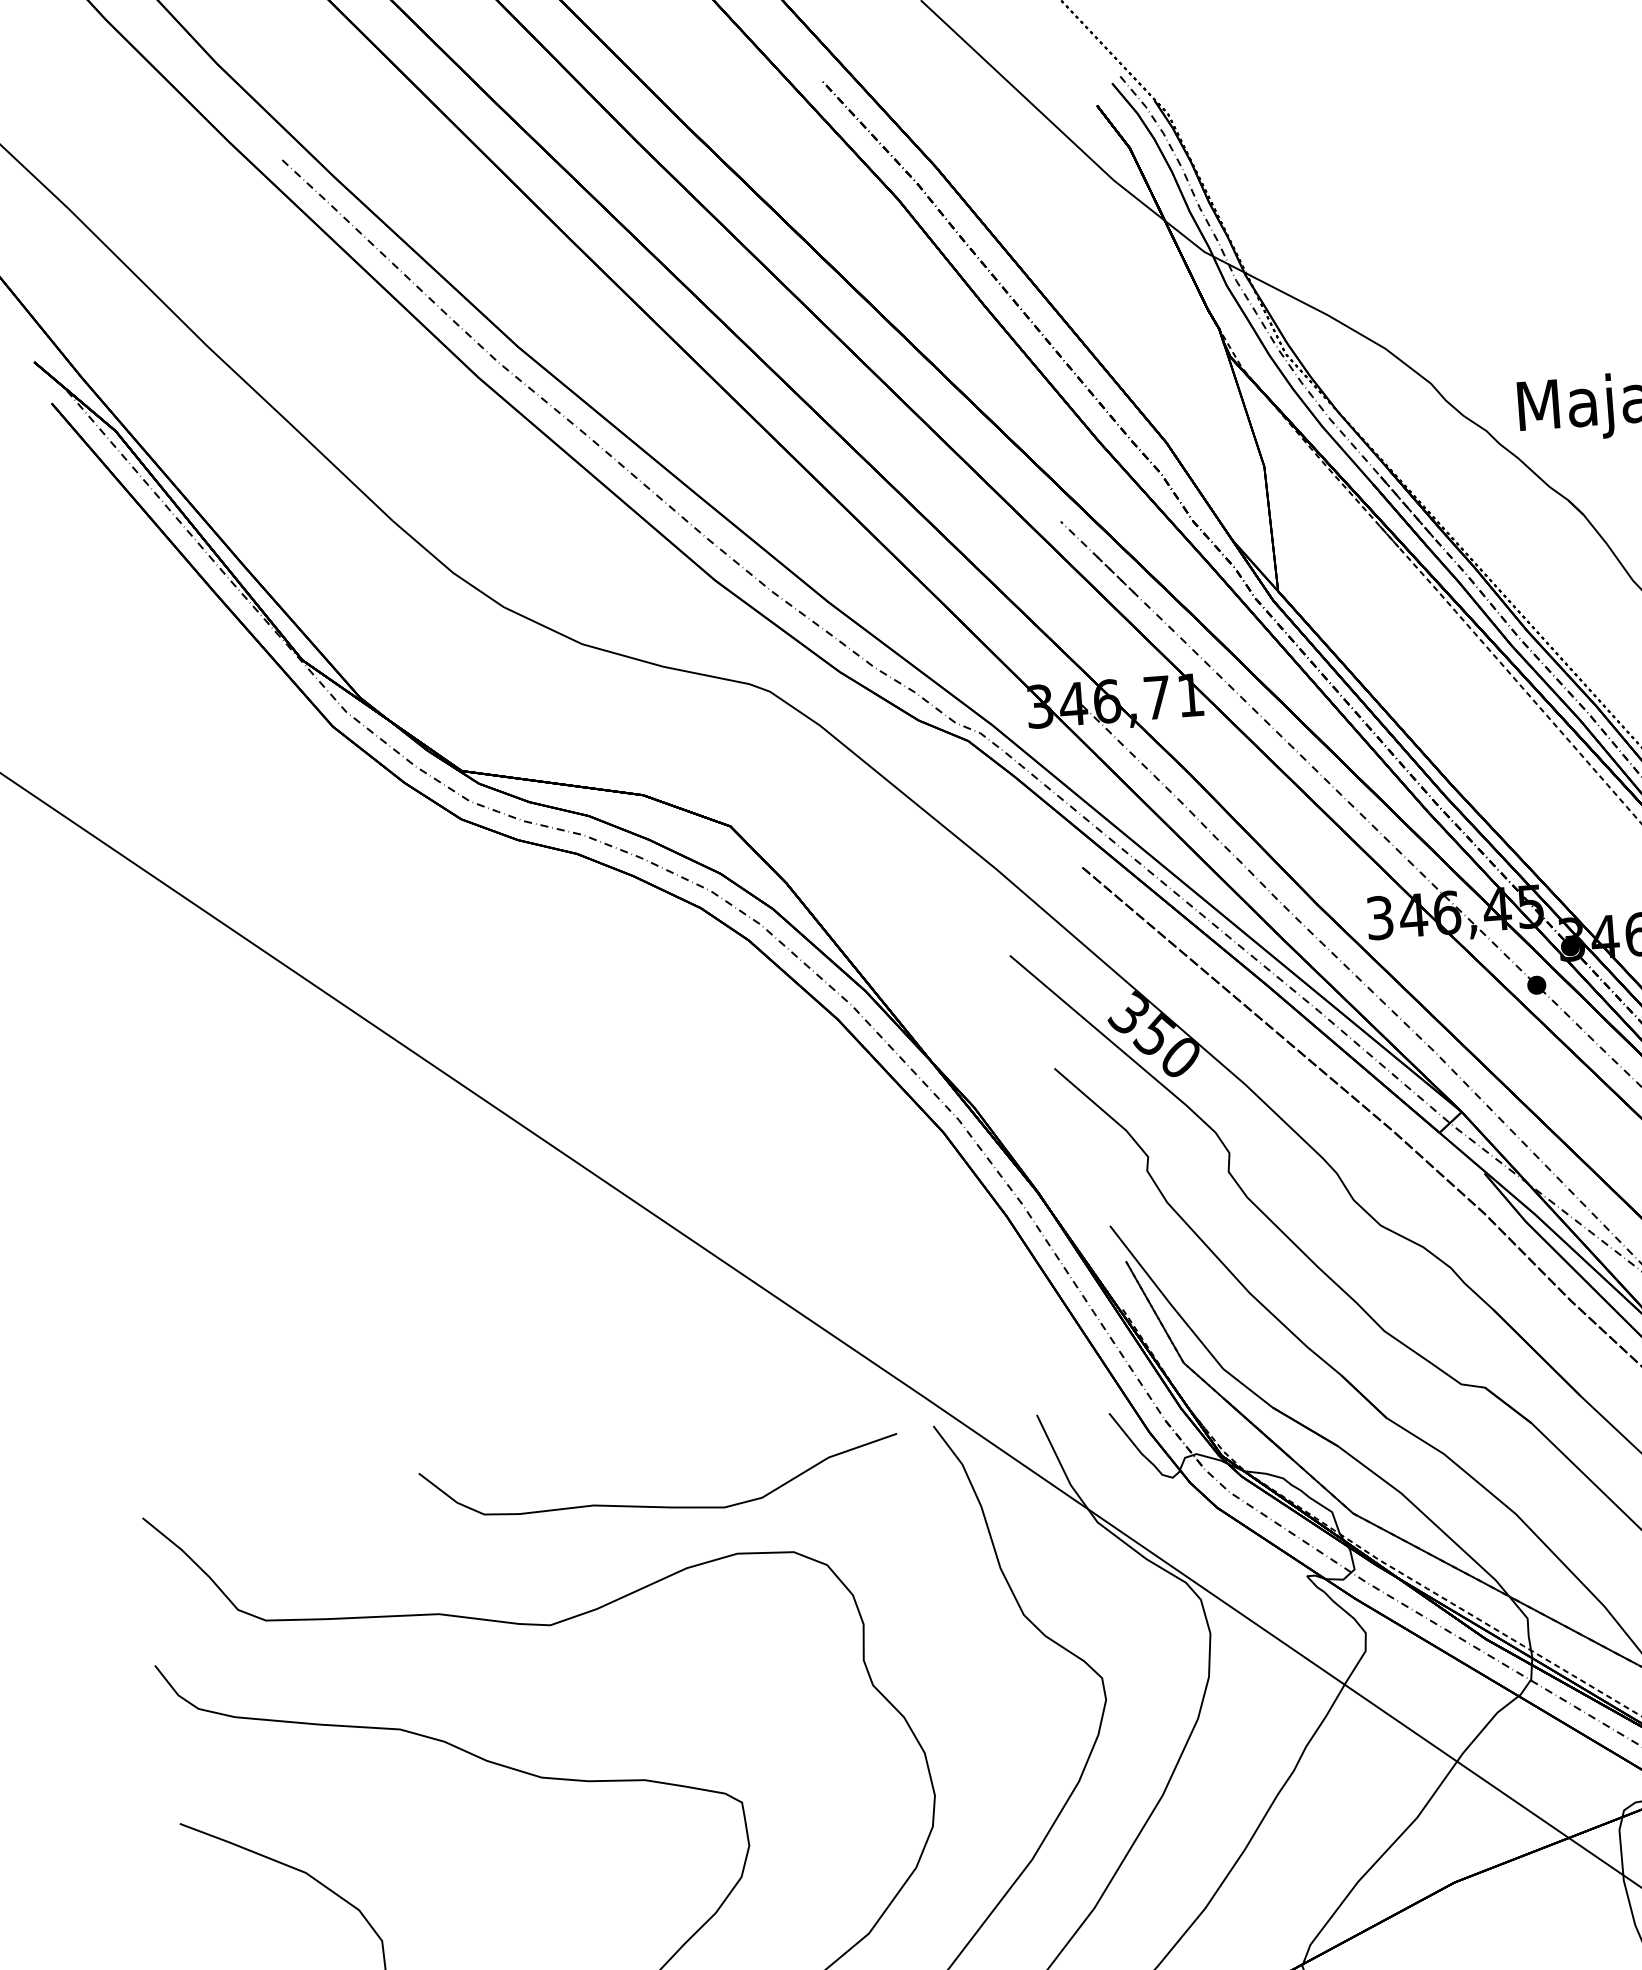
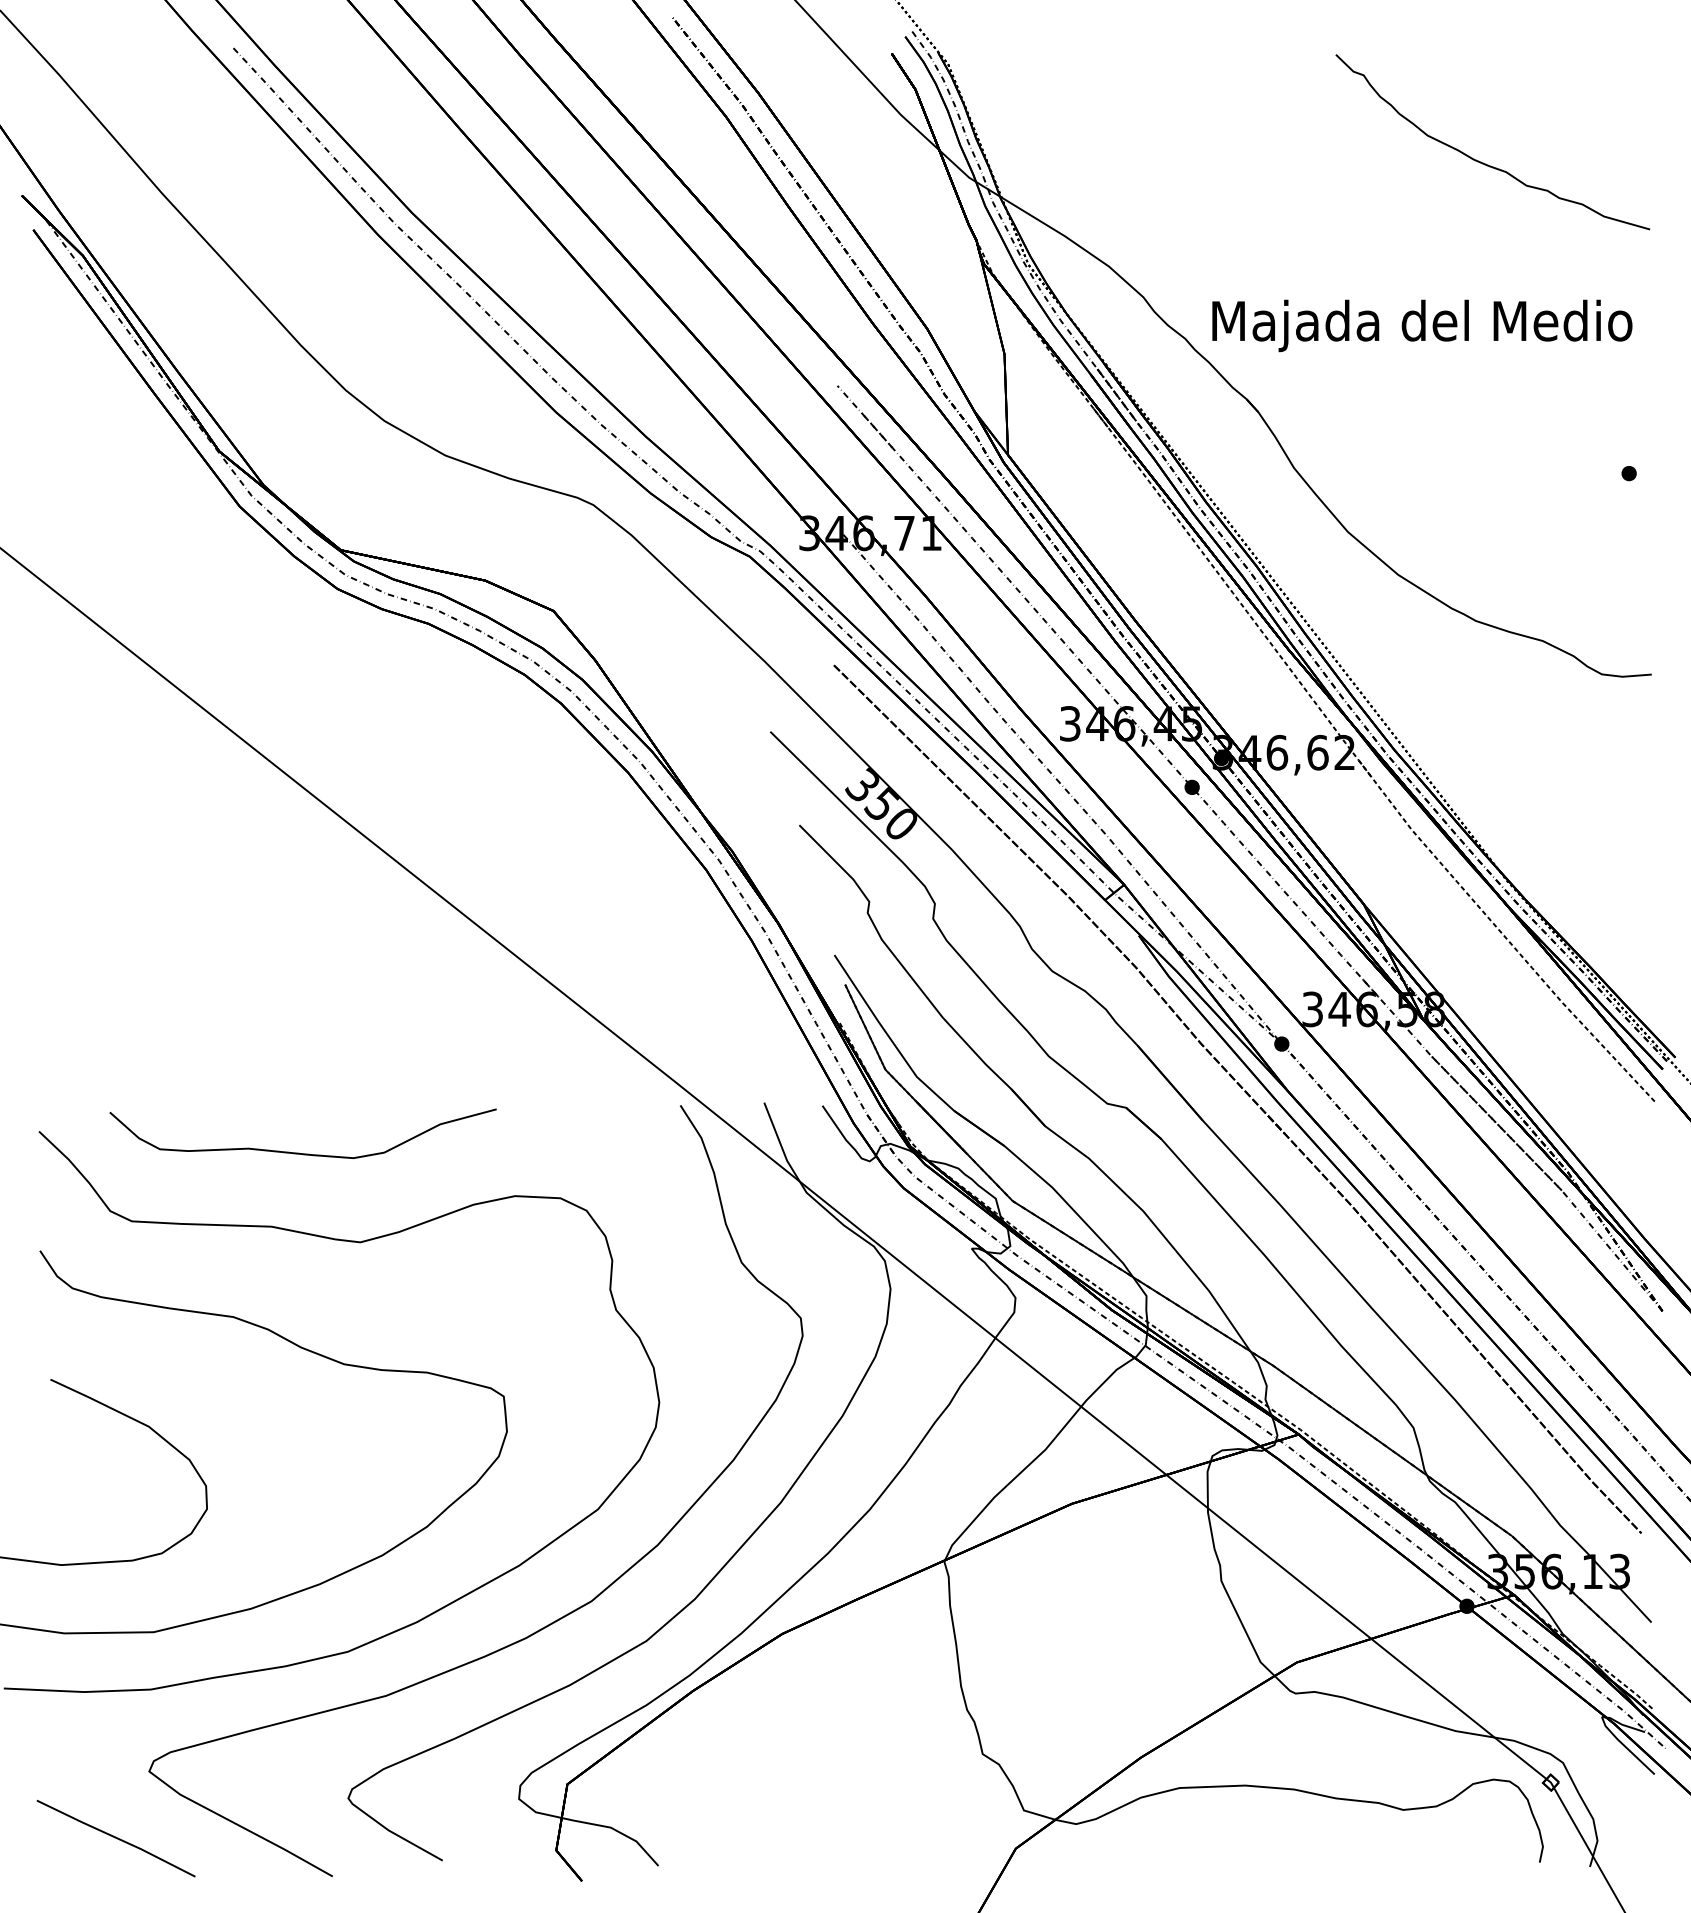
curve: (657, 1505) -> (299, 1152), moved

